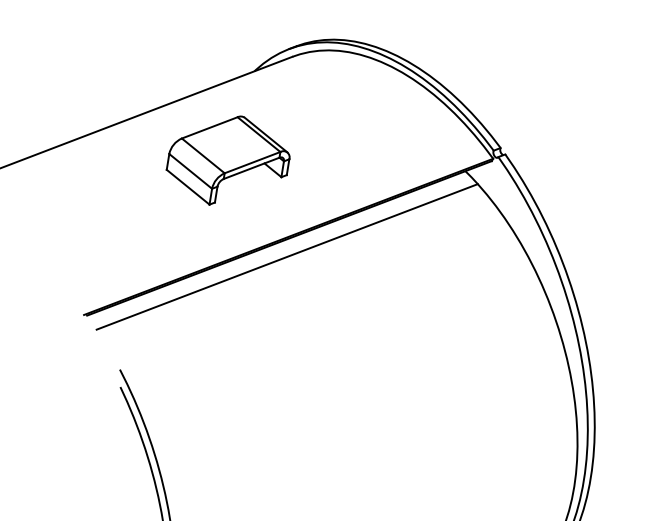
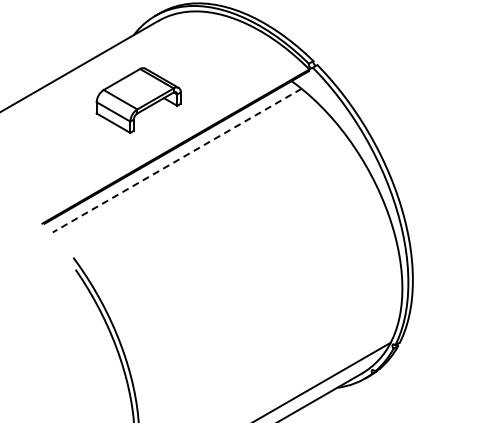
part: (228, 161) -> (138, 100), moved
line: (287, 256) -> (177, 160), solid -> dashed

